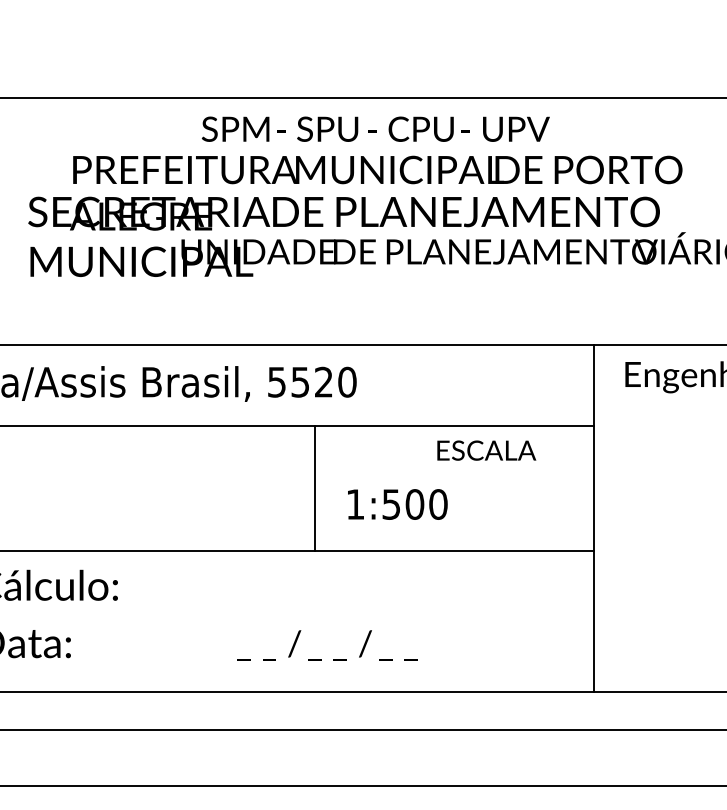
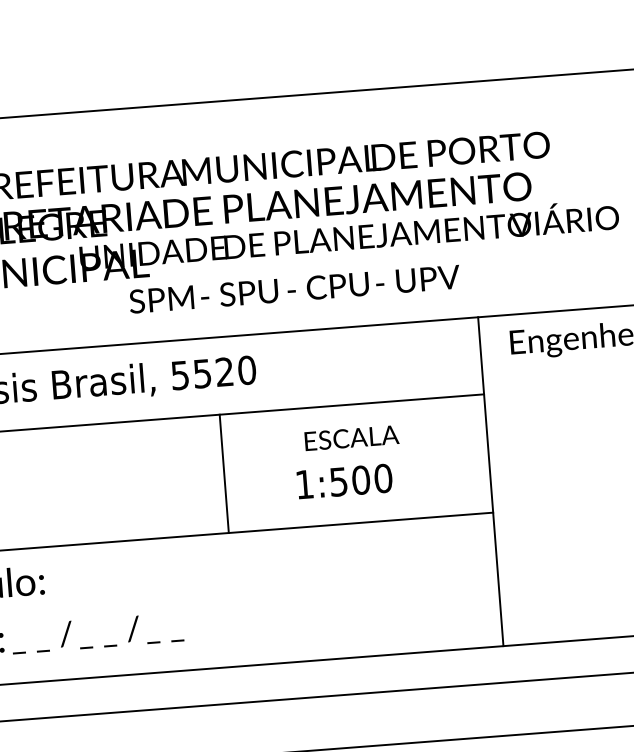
text: (375, 128) -> (294, 288), moved
text: (486, 450) -> (351, 437), moved
text: (397, 504) -> (344, 481), moved
text: (327, 645) -> (97, 633), moved

